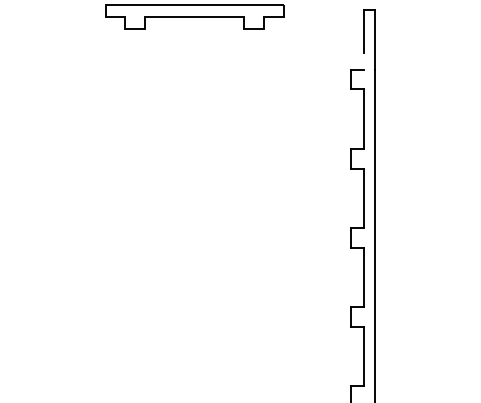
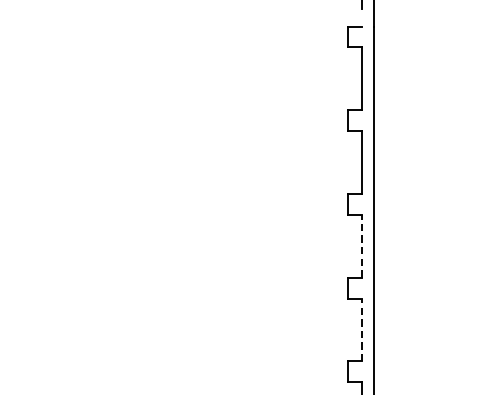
line: (363, 277) -> (361, 246), solid -> dashed
line: (363, 356) -> (361, 329), solid -> dashed

